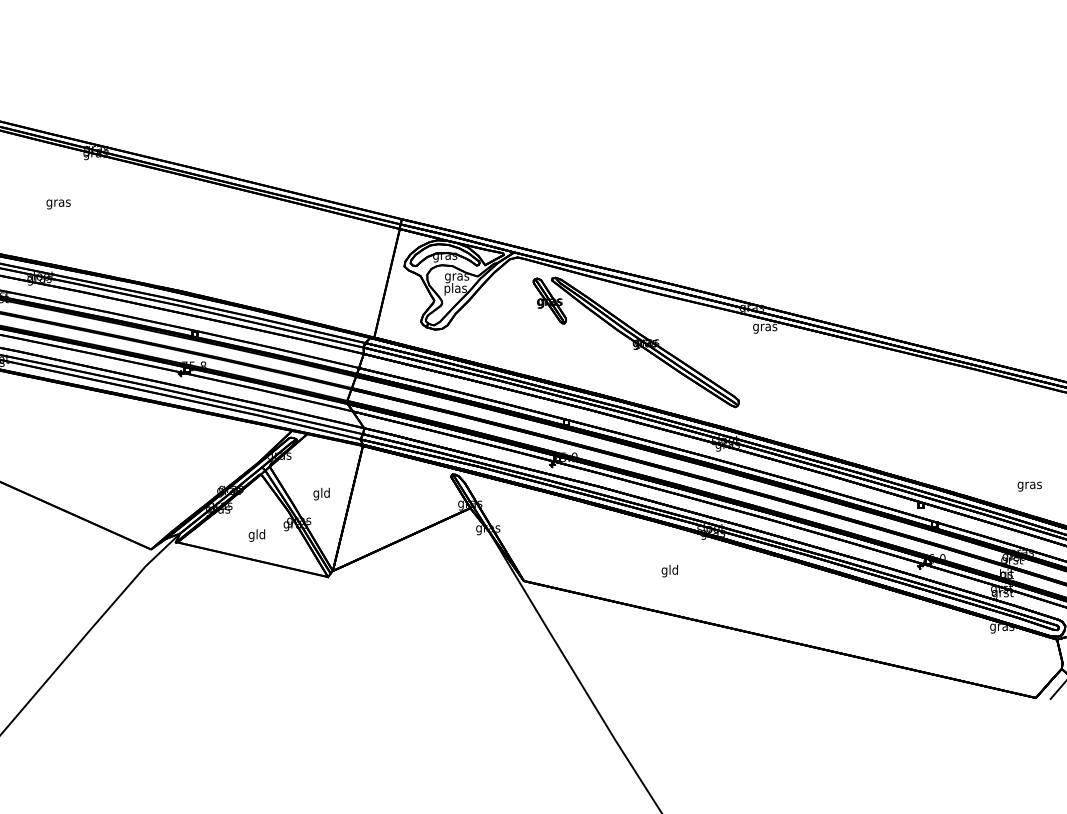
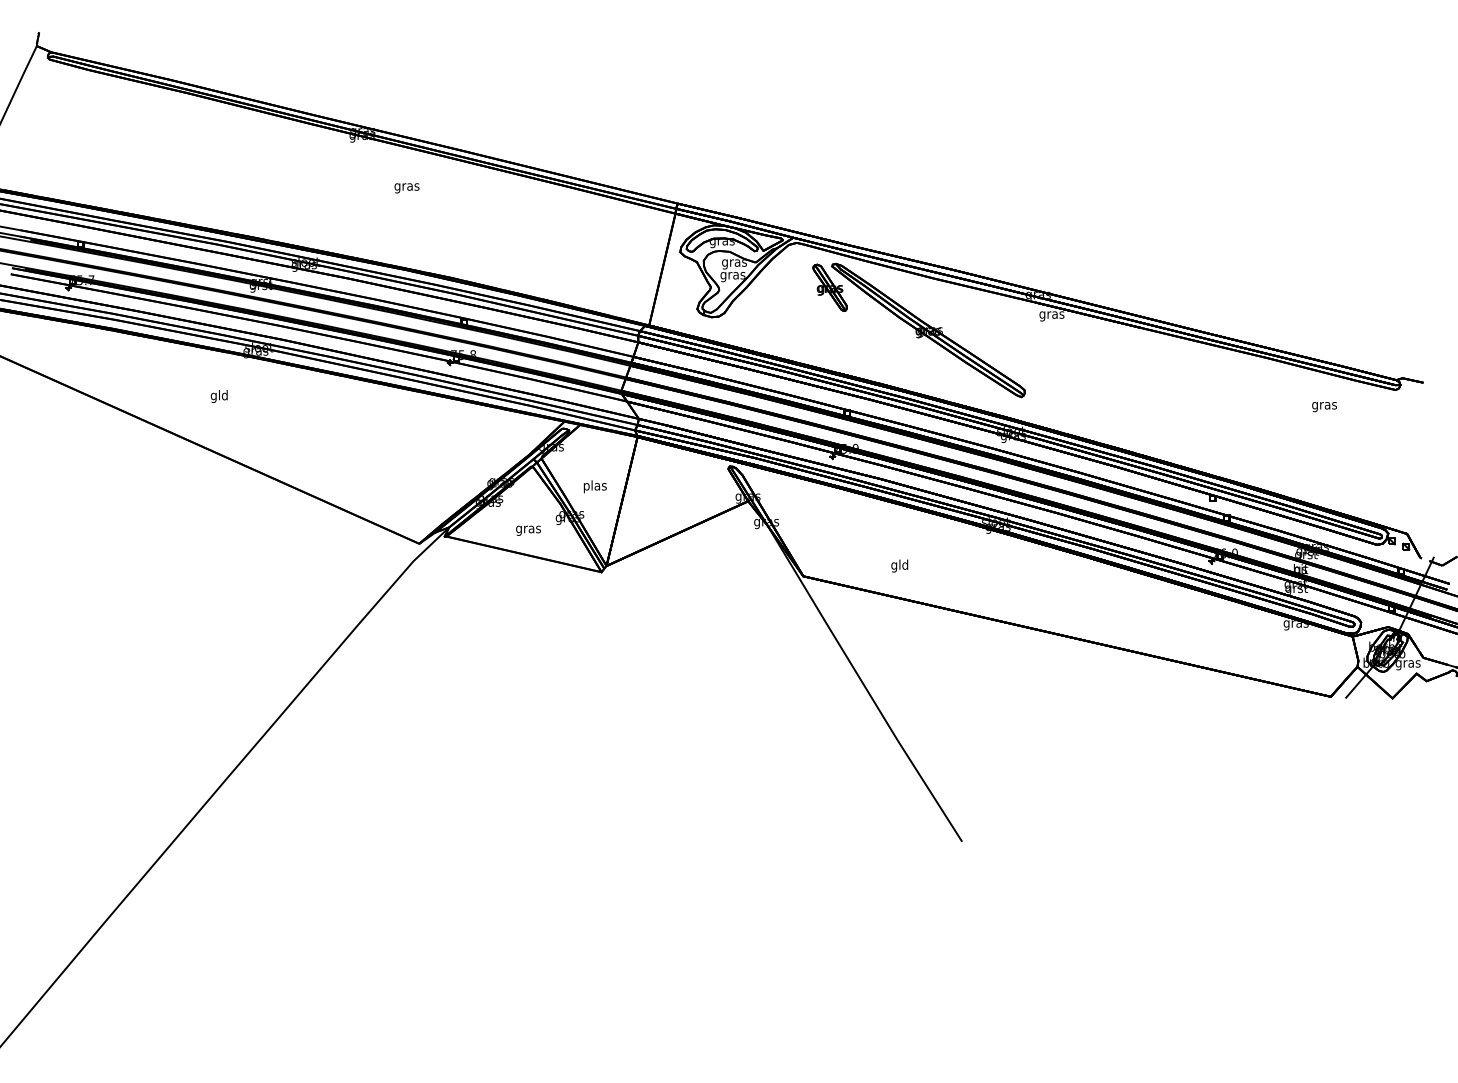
text: (58, 204) -> (406, 188), moved
text: (455, 289) -> (732, 275), plas -> gras
text: (1029, 487) -> (1324, 407), moved
text: (321, 493) -> (594, 486), gld -> plas
text: (257, 535) -> (528, 529), gld -> gras
text: (669, 570) -> (899, 565), moved

